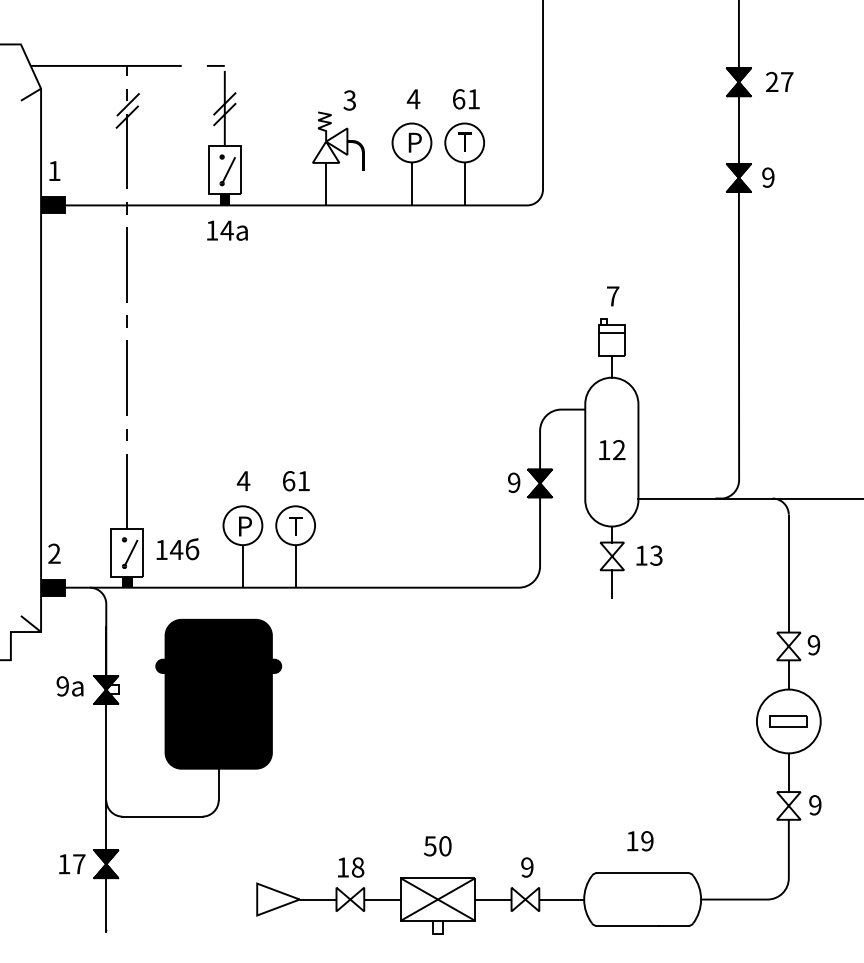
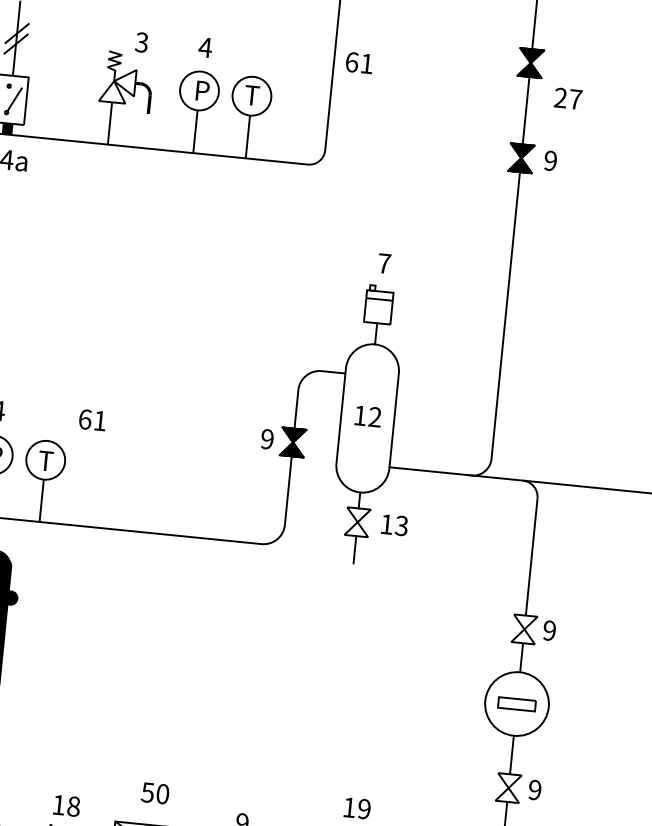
text: (779, 81) -> (568, 98), moved
text: (466, 99) -> (359, 63), moved
text: (296, 481) -> (92, 420), moved

